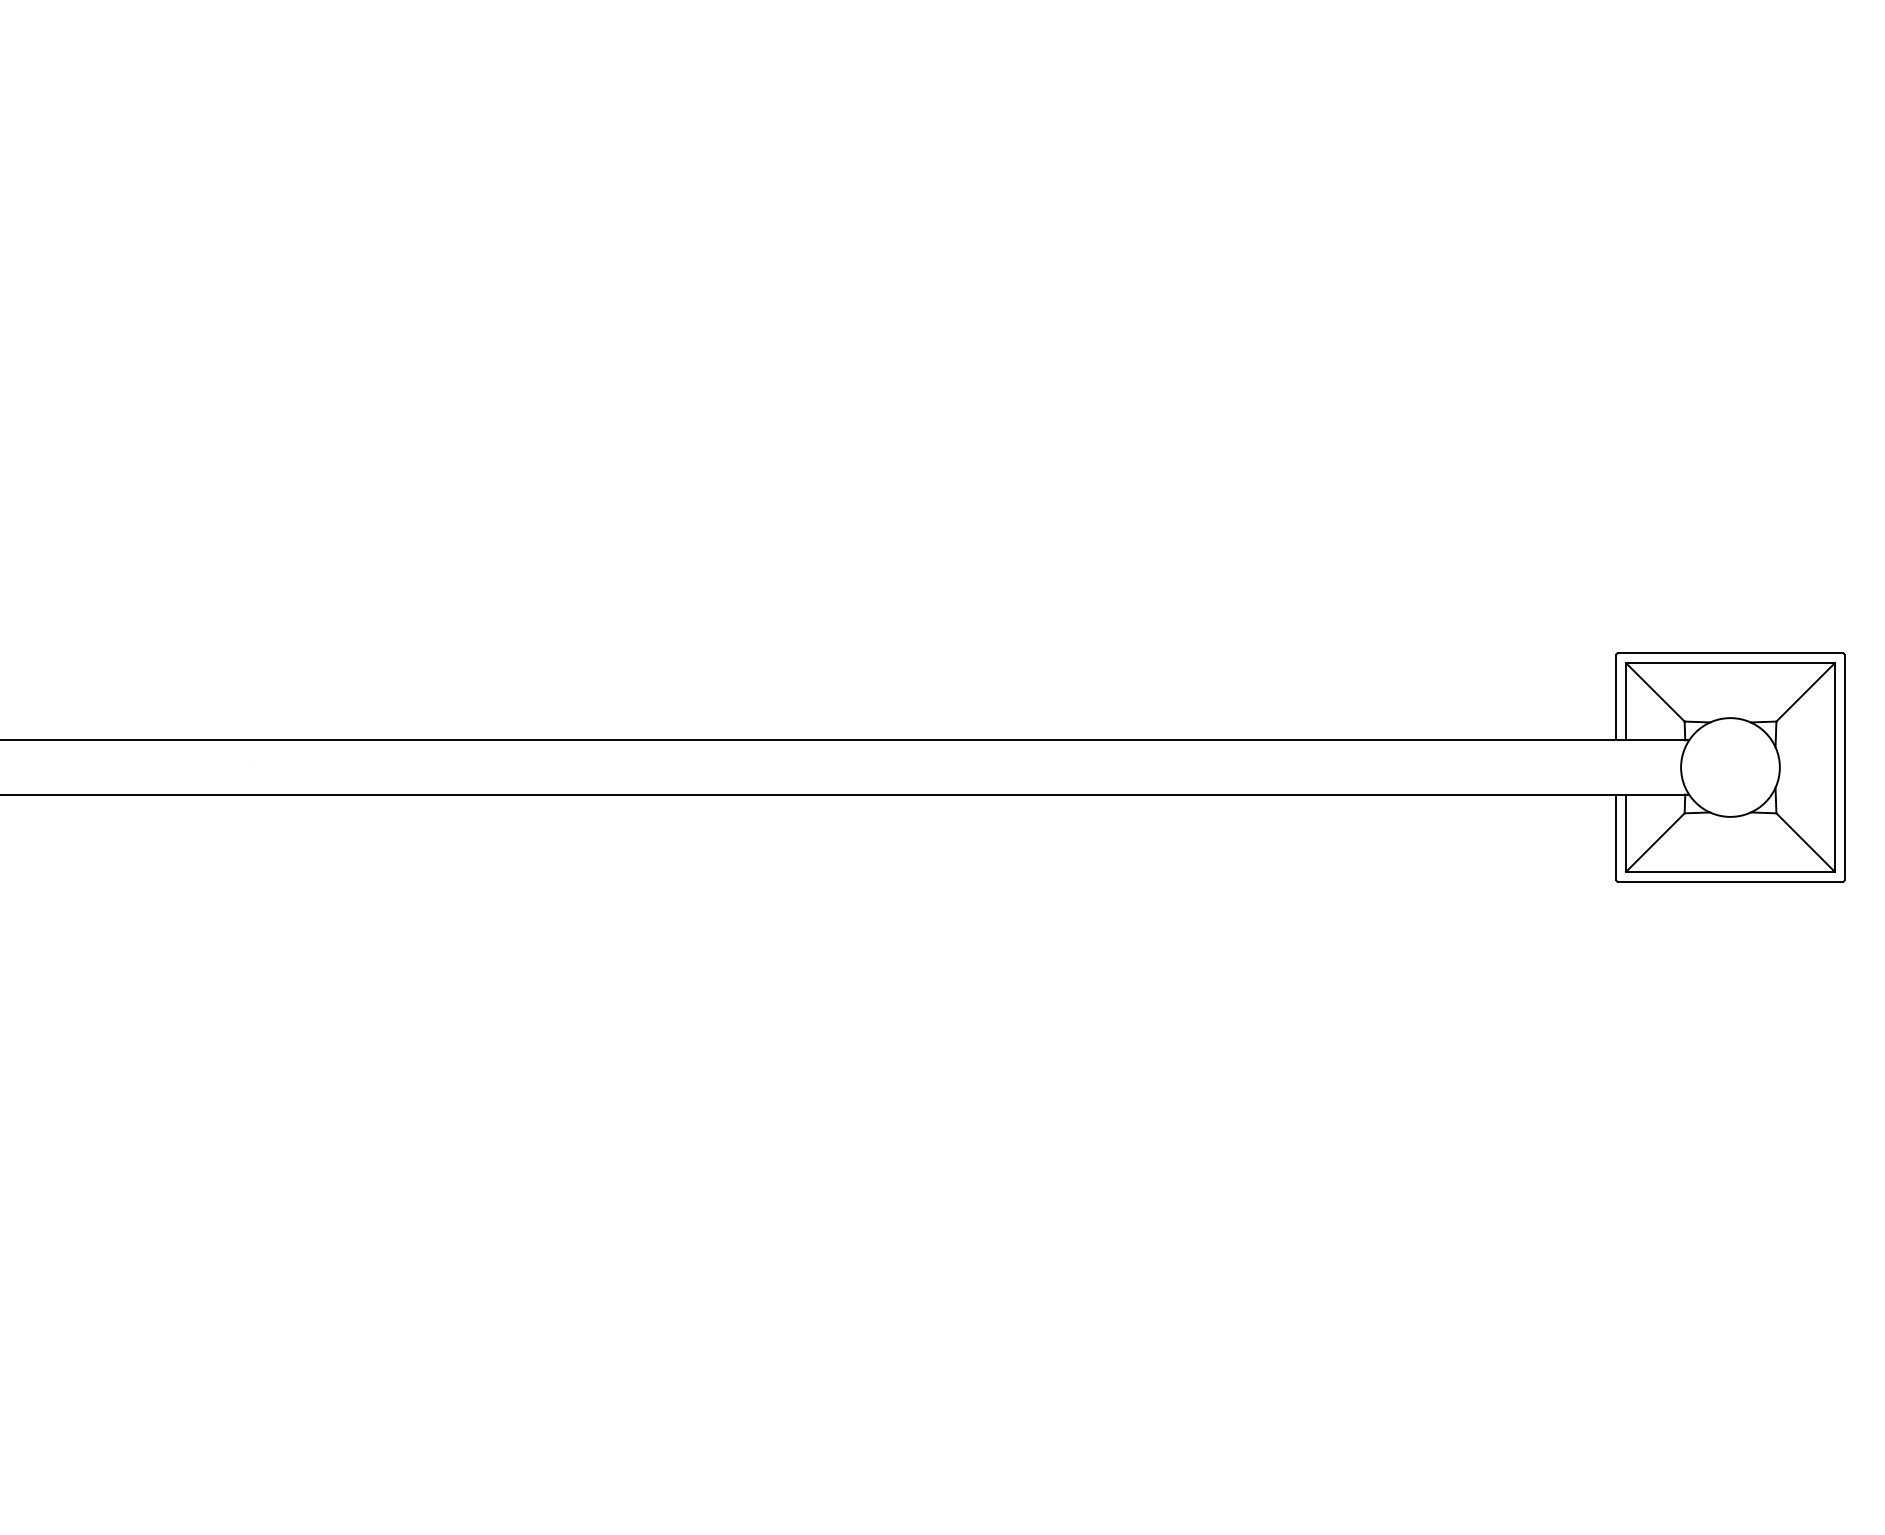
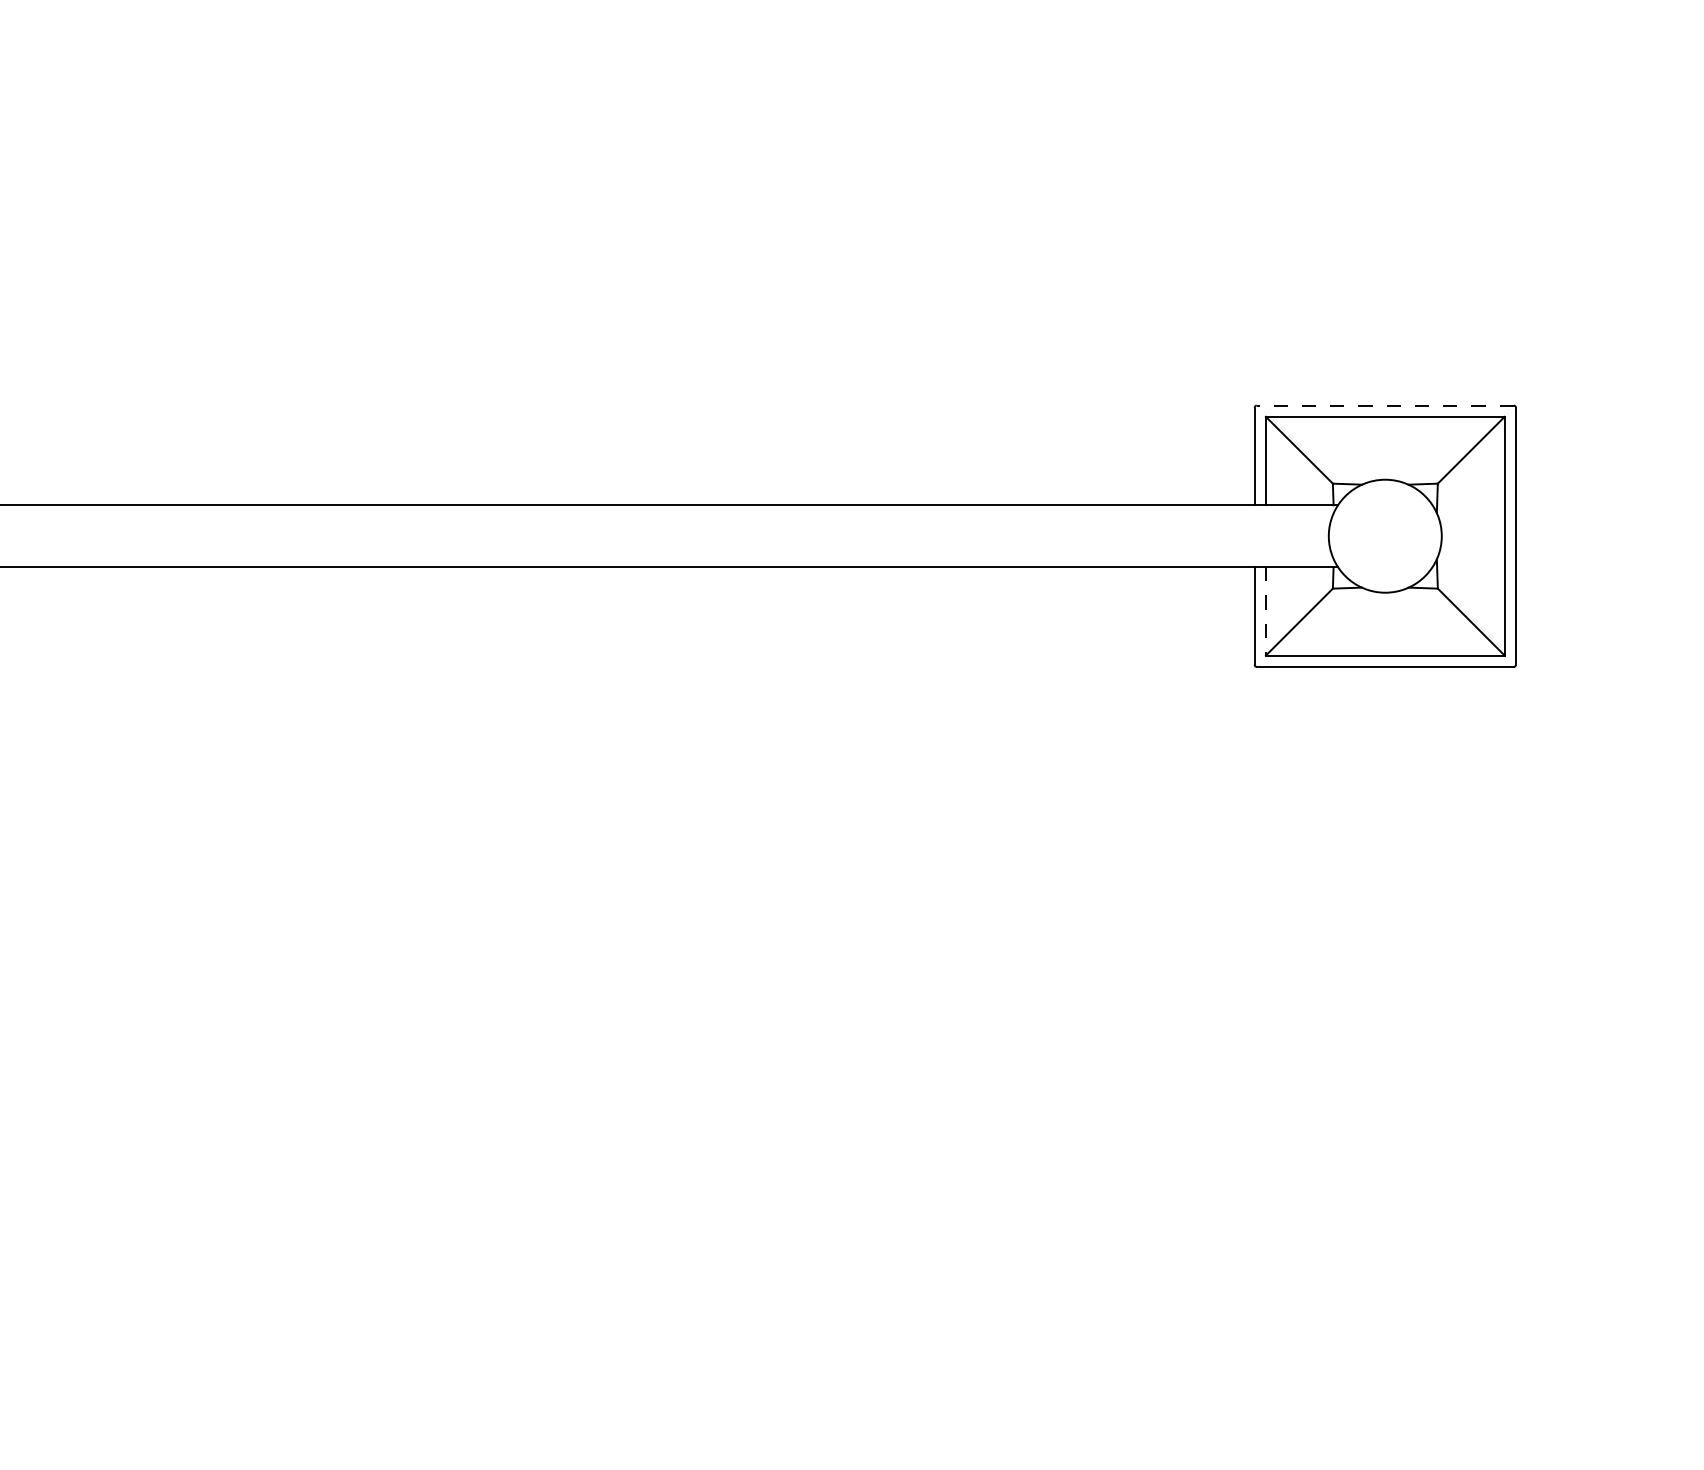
line: (1729, 653) -> (1384, 405), solid -> dashed
line: (1626, 833) -> (1266, 611), solid -> dashed

